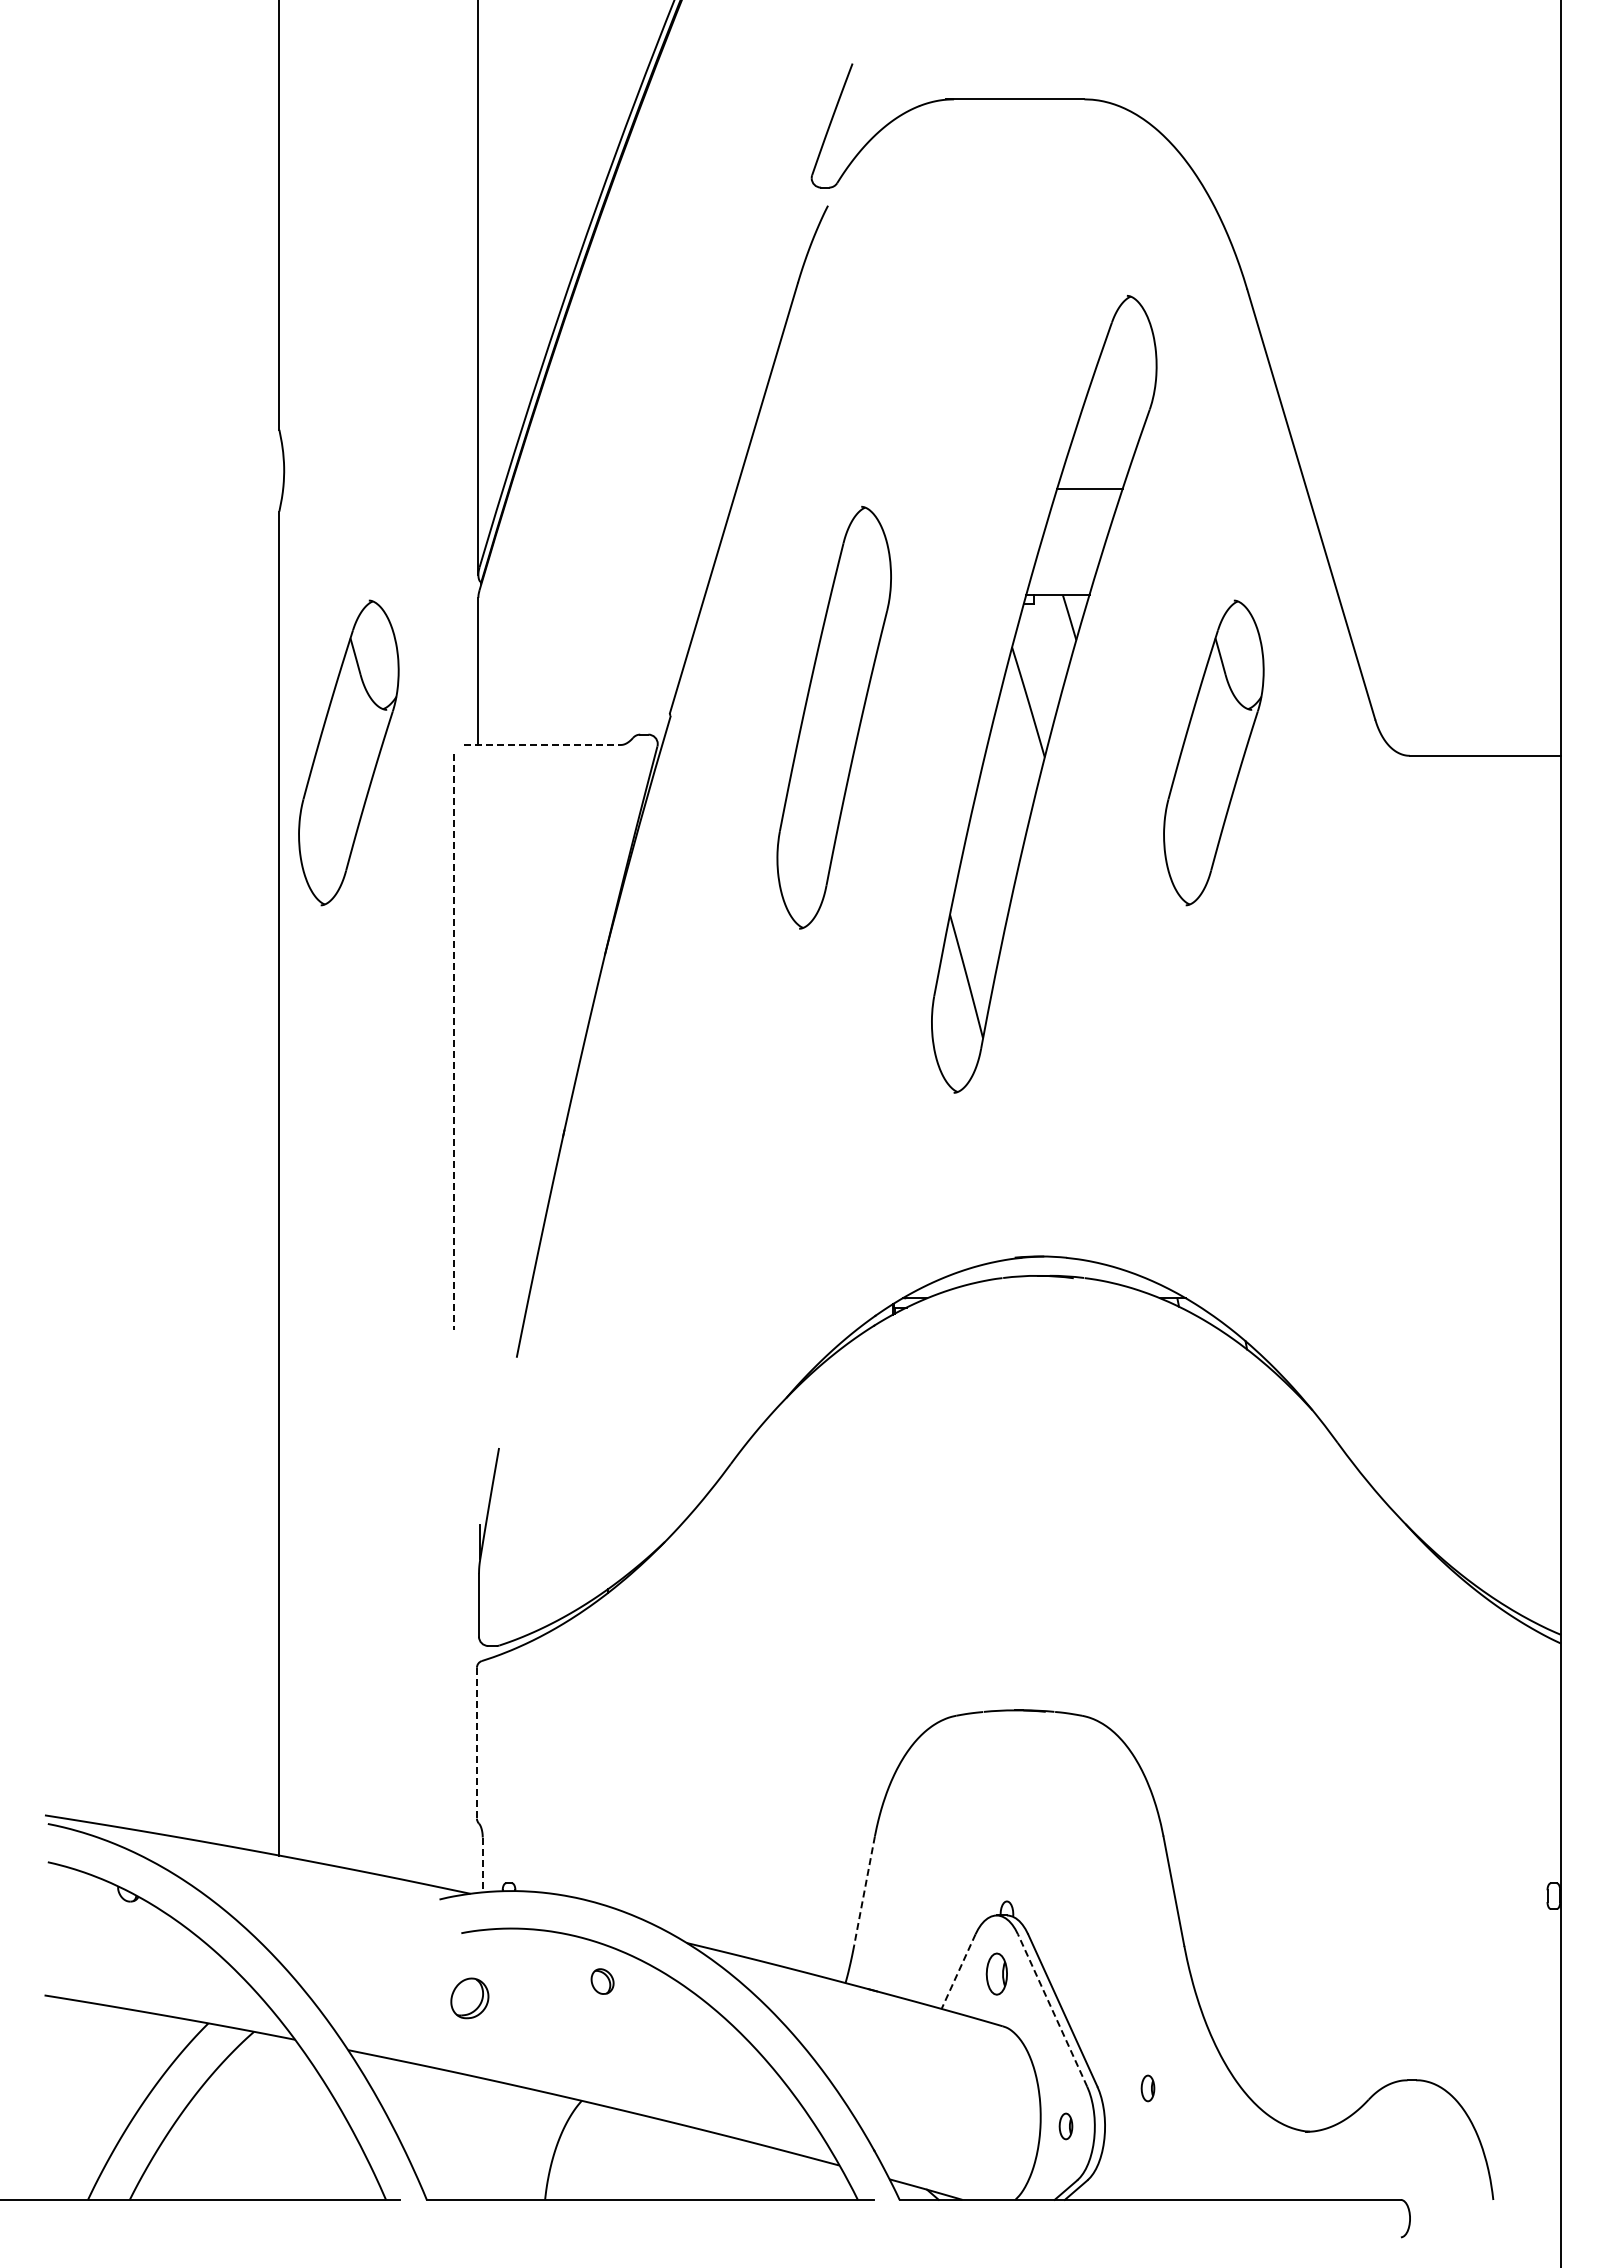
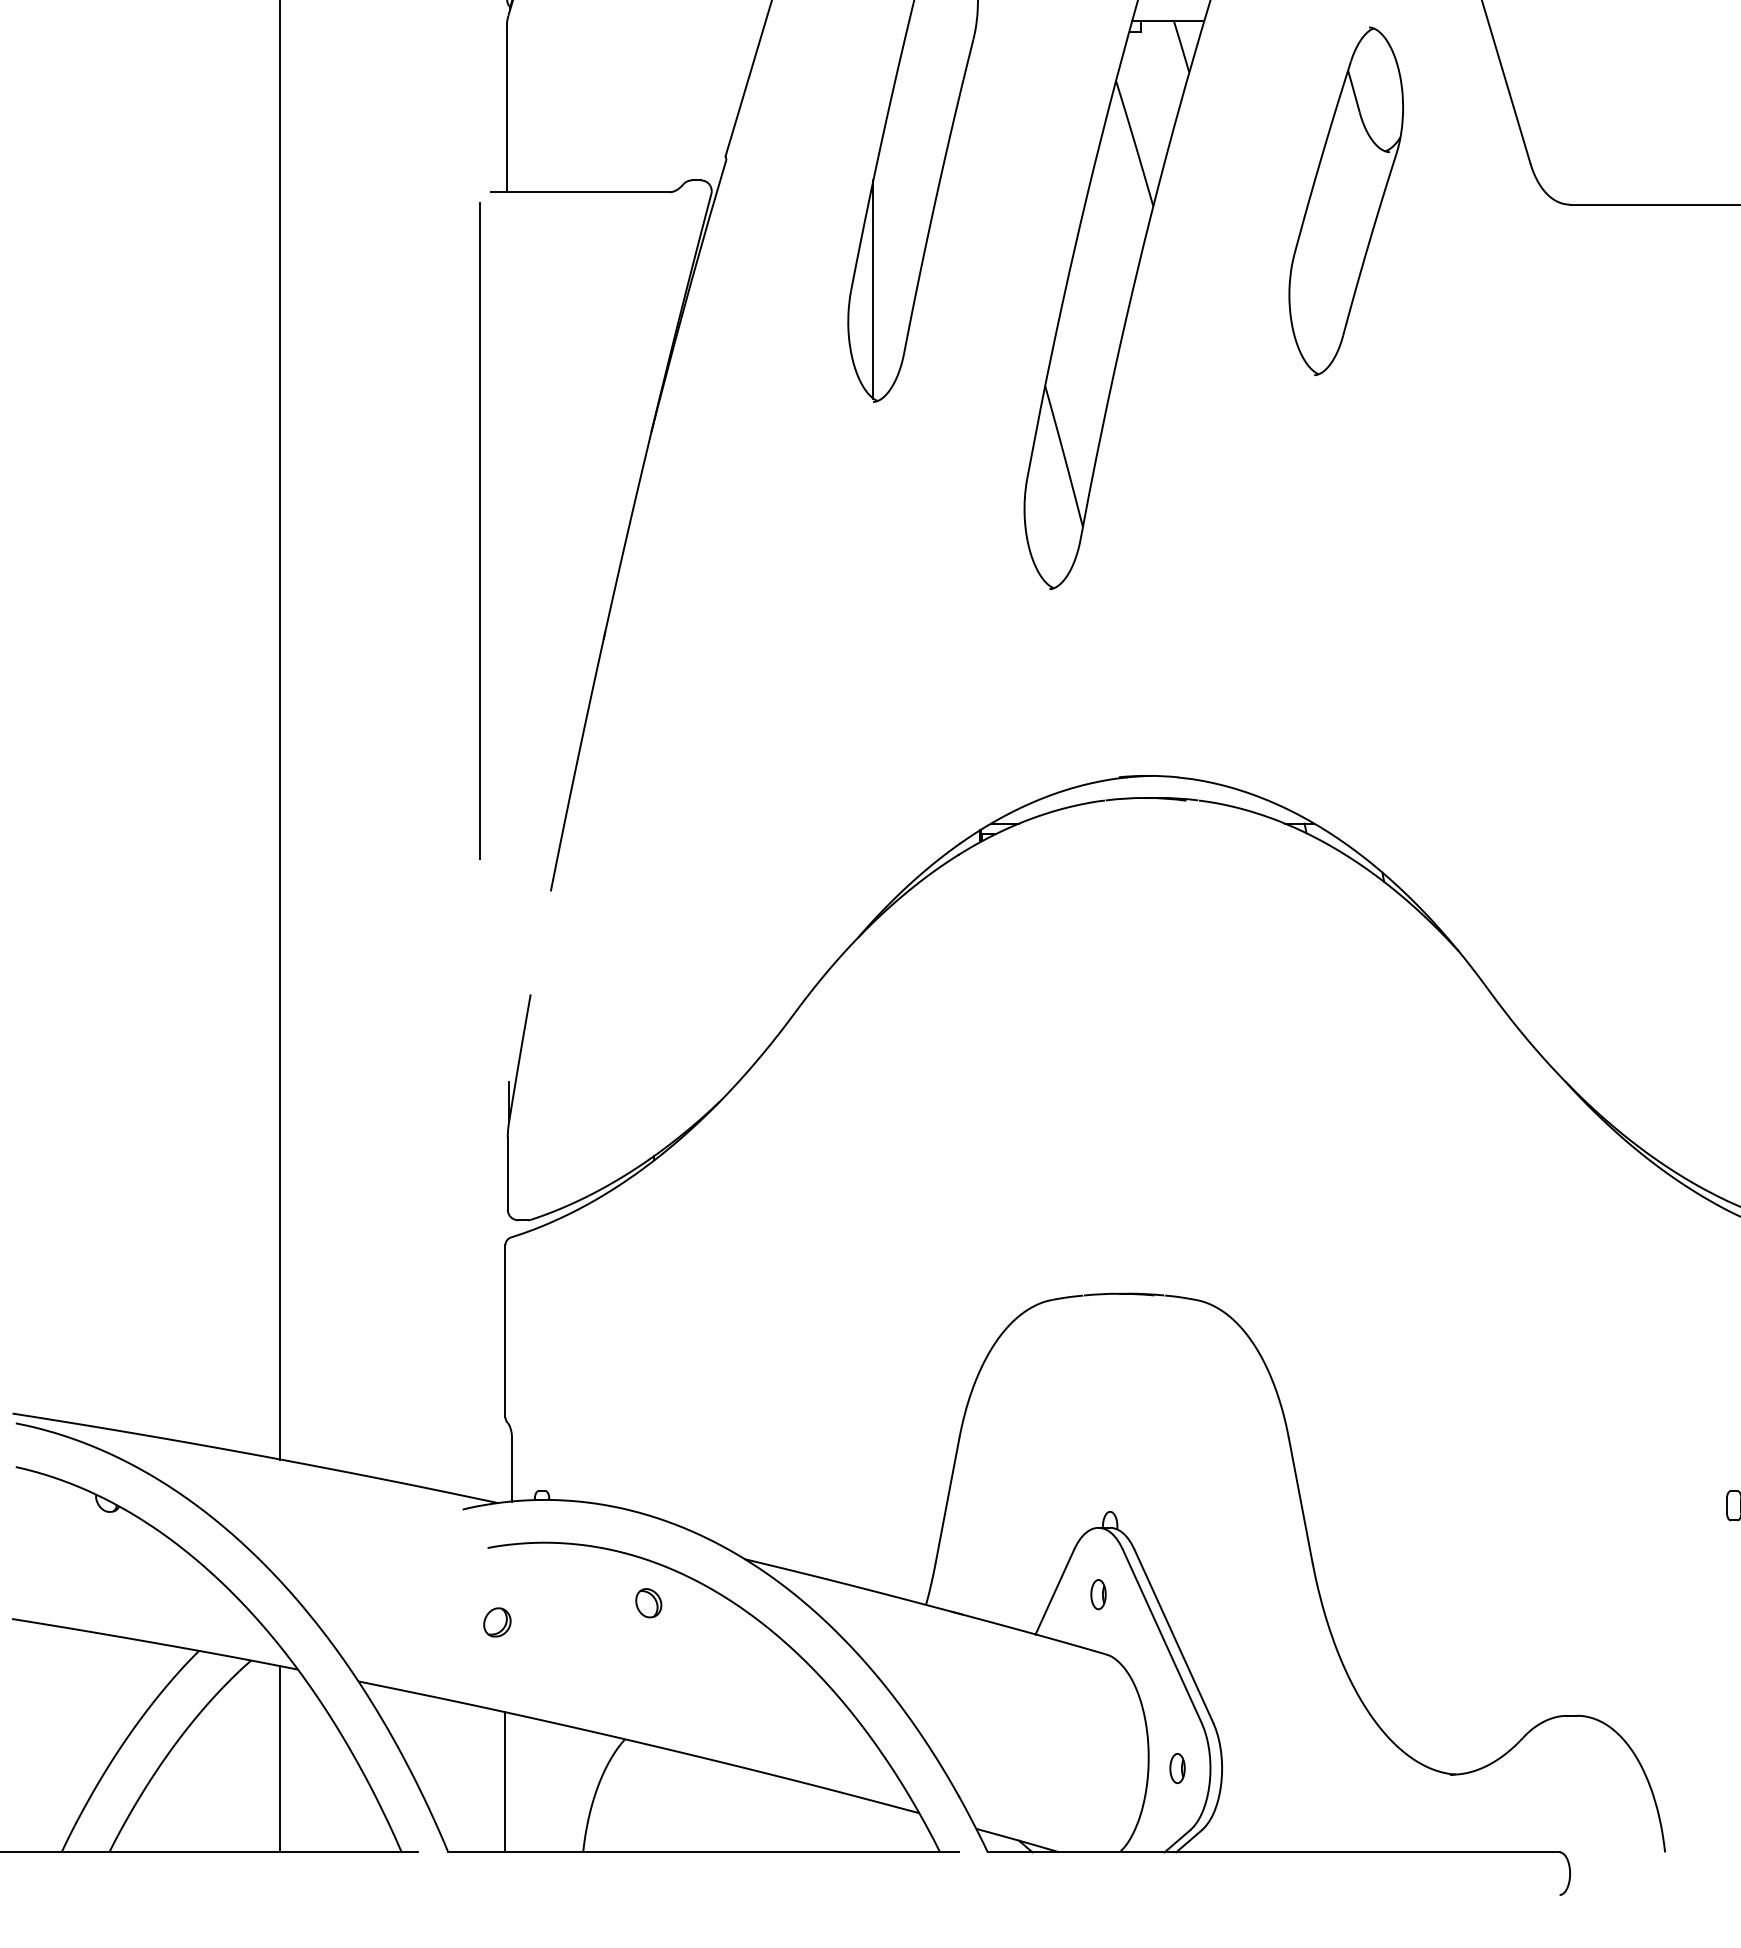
line: (542, 744) -> (580, 191), dashed -> solid
part: (348, 752) -> (358, 200), removed
line: (799, 829) -> (873, 288), added
line: (454, 1042) -> (479, 531), dashed -> solid
line: (476, 1743) -> (504, 1331), dashed -> solid
line: (482, 1865) -> (511, 1470), dashed -> solid
line: (864, 1891) -> (947, 1500), dashed -> solid
line: (958, 1972) -> (1054, 1592), dashed -> solid
part: (996, 1973) -> (1098, 1593), size x0.62
part: (469, 1998) -> (496, 1622), size x0.62
line: (1052, 2010) -> (1162, 1636), dashed -> solid
part: (1147, 2088) -> (1270, 1725), removed
line: (279, 2117) -> (280, 1758), added
line: (476, 2138) -> (504, 1782), added

